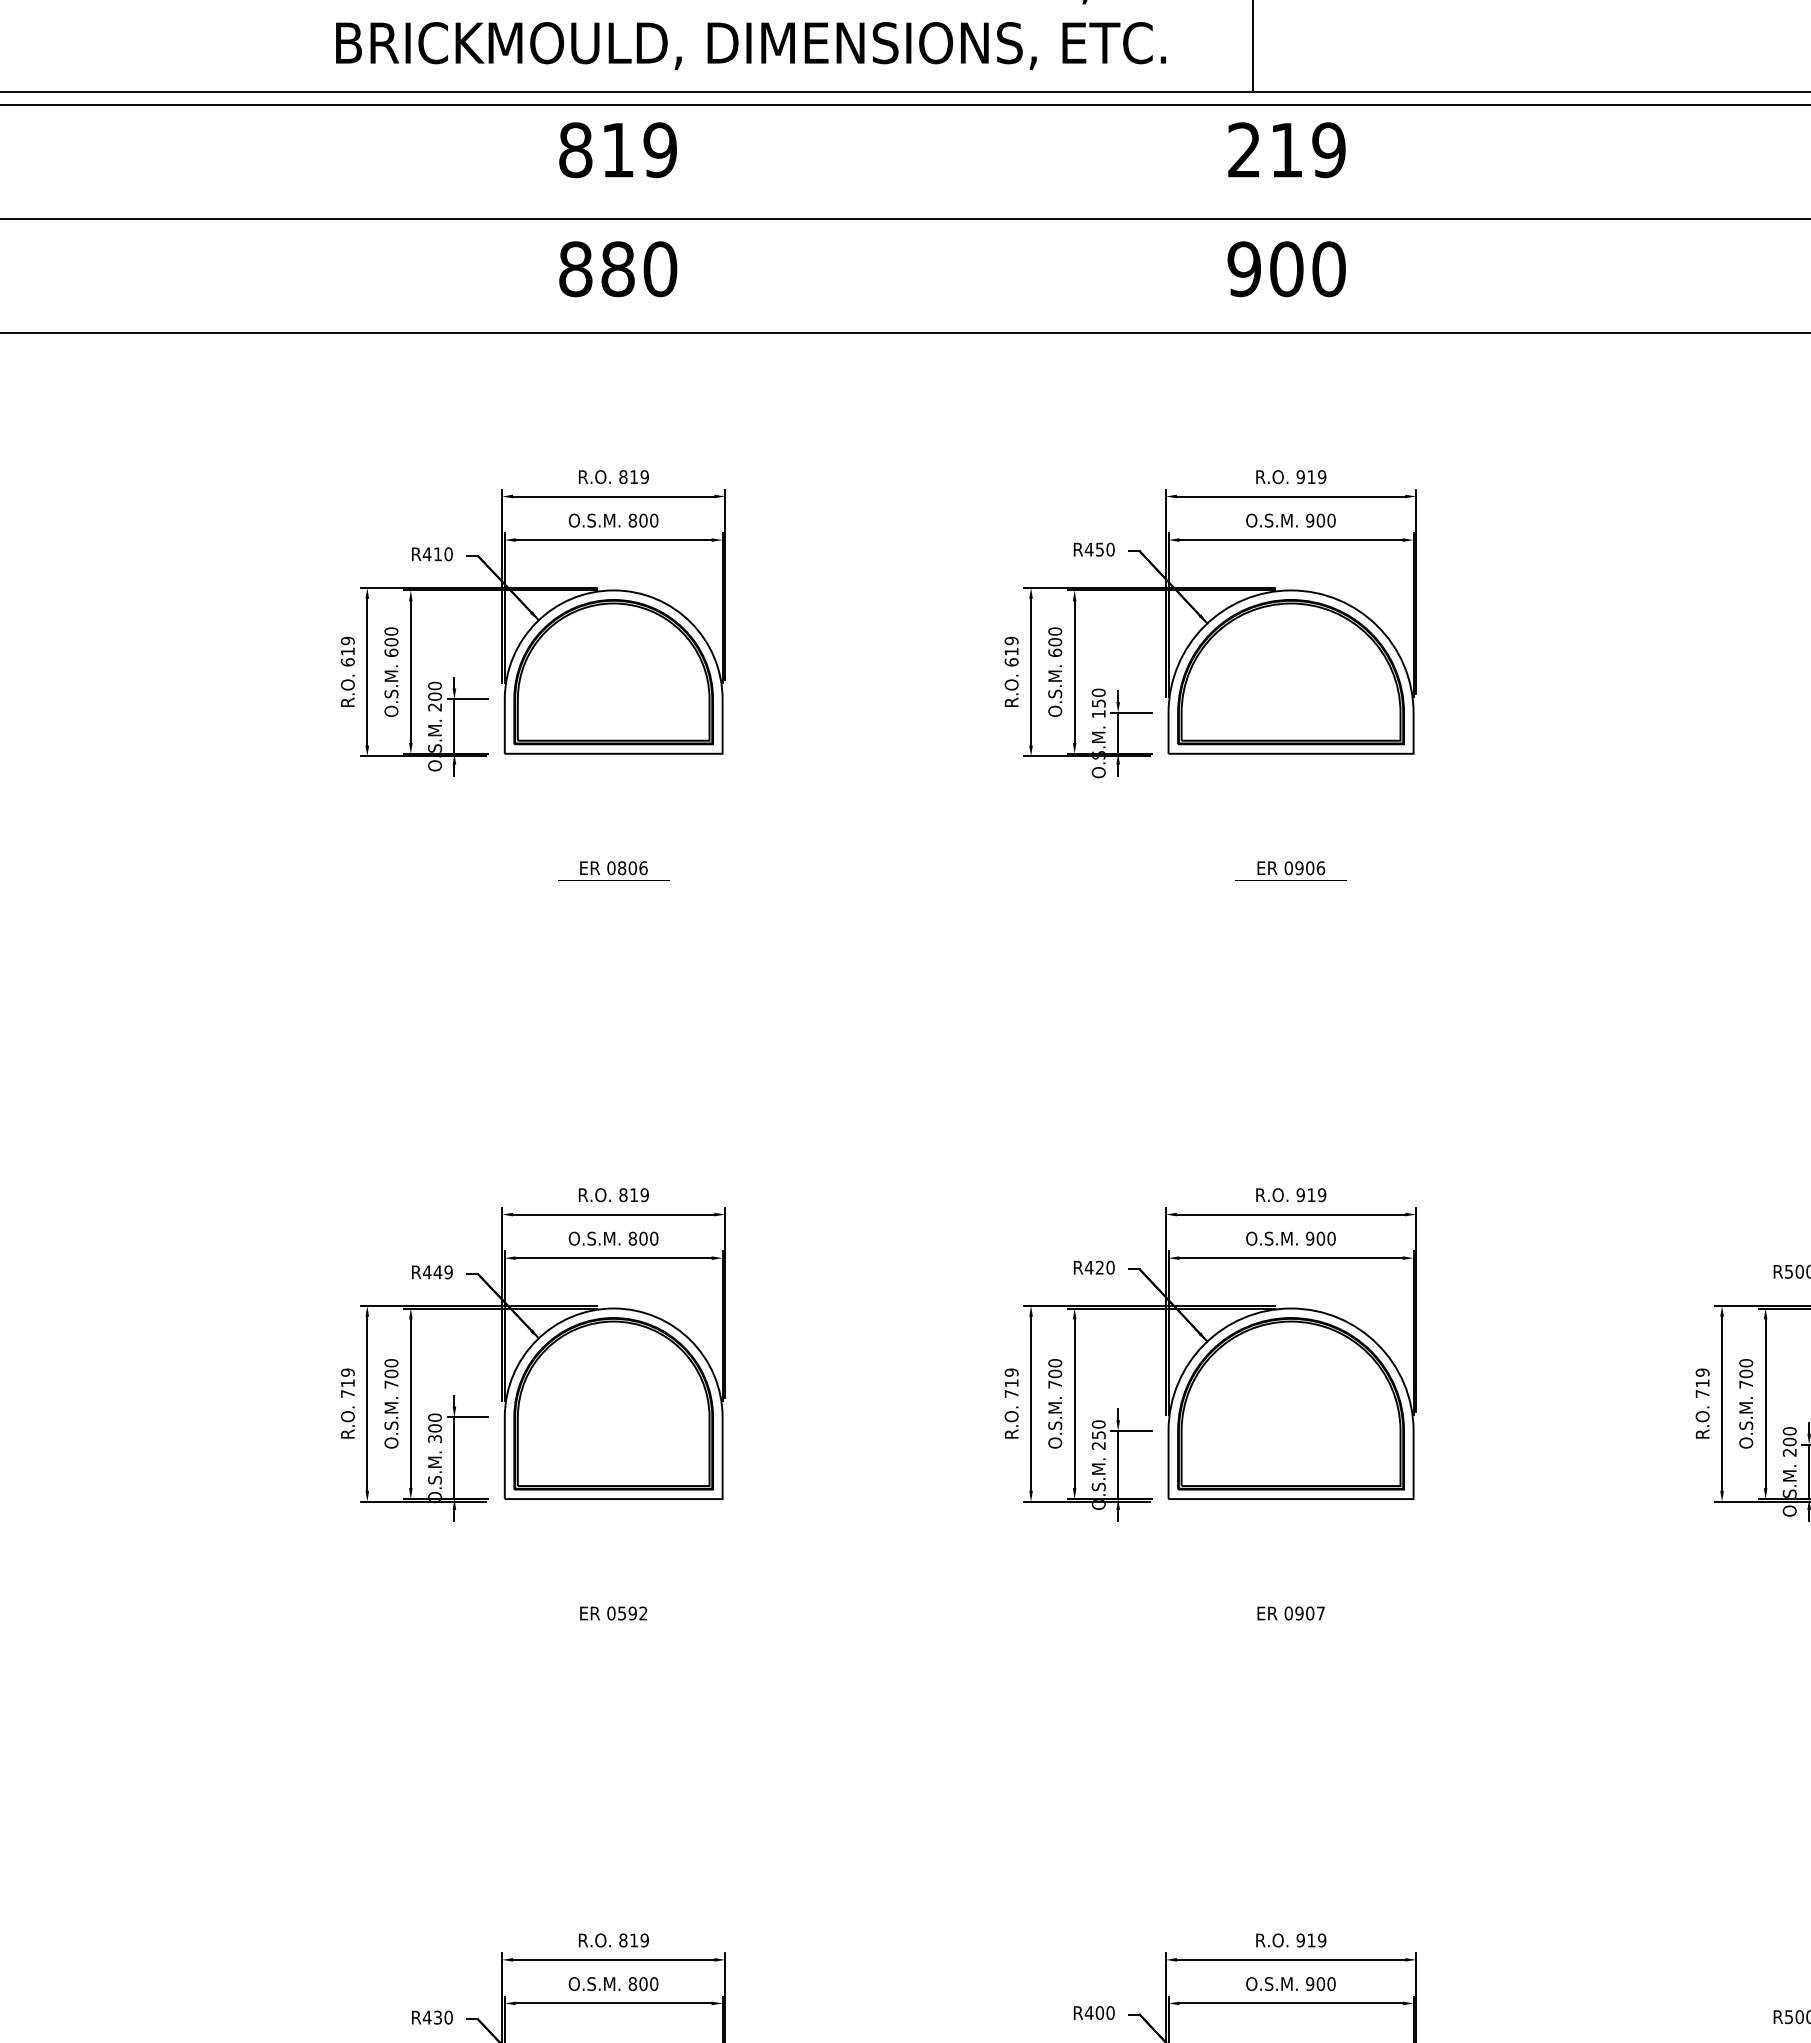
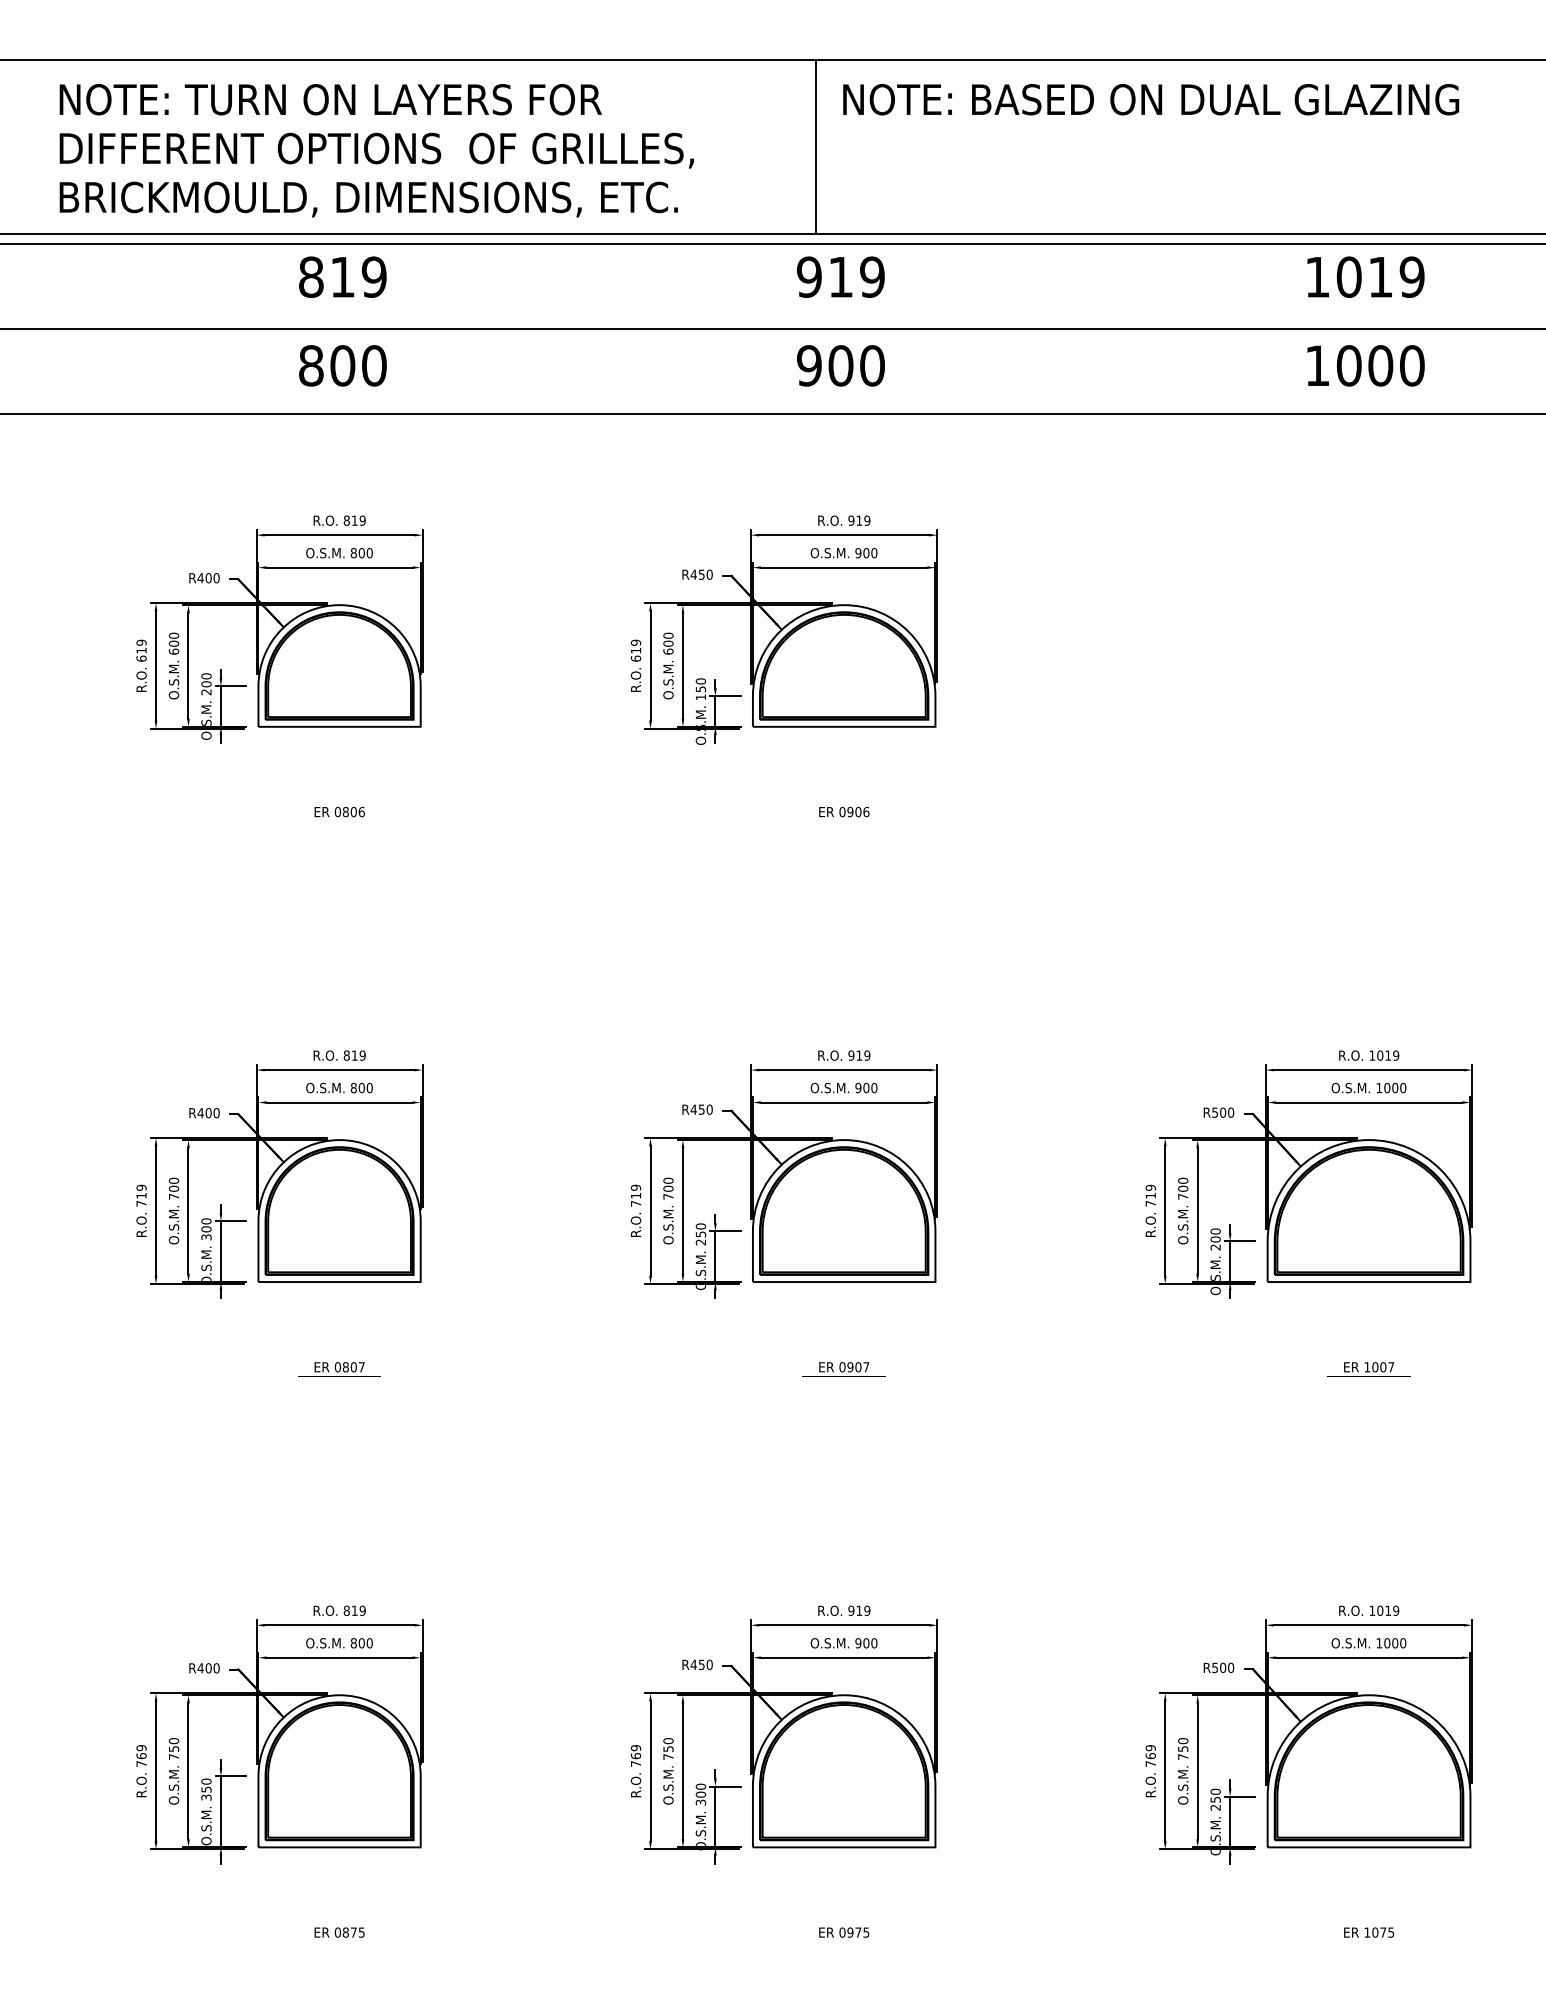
text: (750, 45) -> (368, 199), moved
text: (1244, 149) -> (809, 276), 219 -> 919
text: (617, 268) -> (342, 365), 880 -> 800
text: (437, 554) -> (208, 578), R410 -> R400
text: (1099, 1267) -> (701, 1109), R420 -> R450
text: (443, 1272) -> (212, 1113), R449 -> R400
text: (632, 1613) -> (353, 1367), 0592 -> 0807
text: (1099, 2012) -> (701, 1664), R400 -> R450
text: (437, 2017) -> (208, 1668), R430 -> R400

